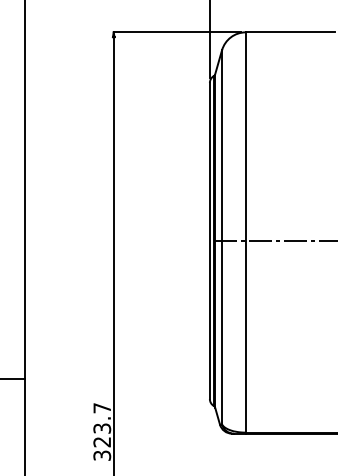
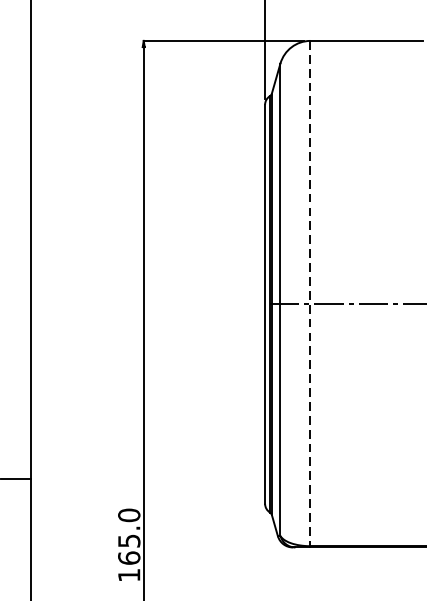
line: (245, 232) -> (310, 293), solid -> dashed
text: (102, 431) -> (129, 544), 323.7 -> 165.0

